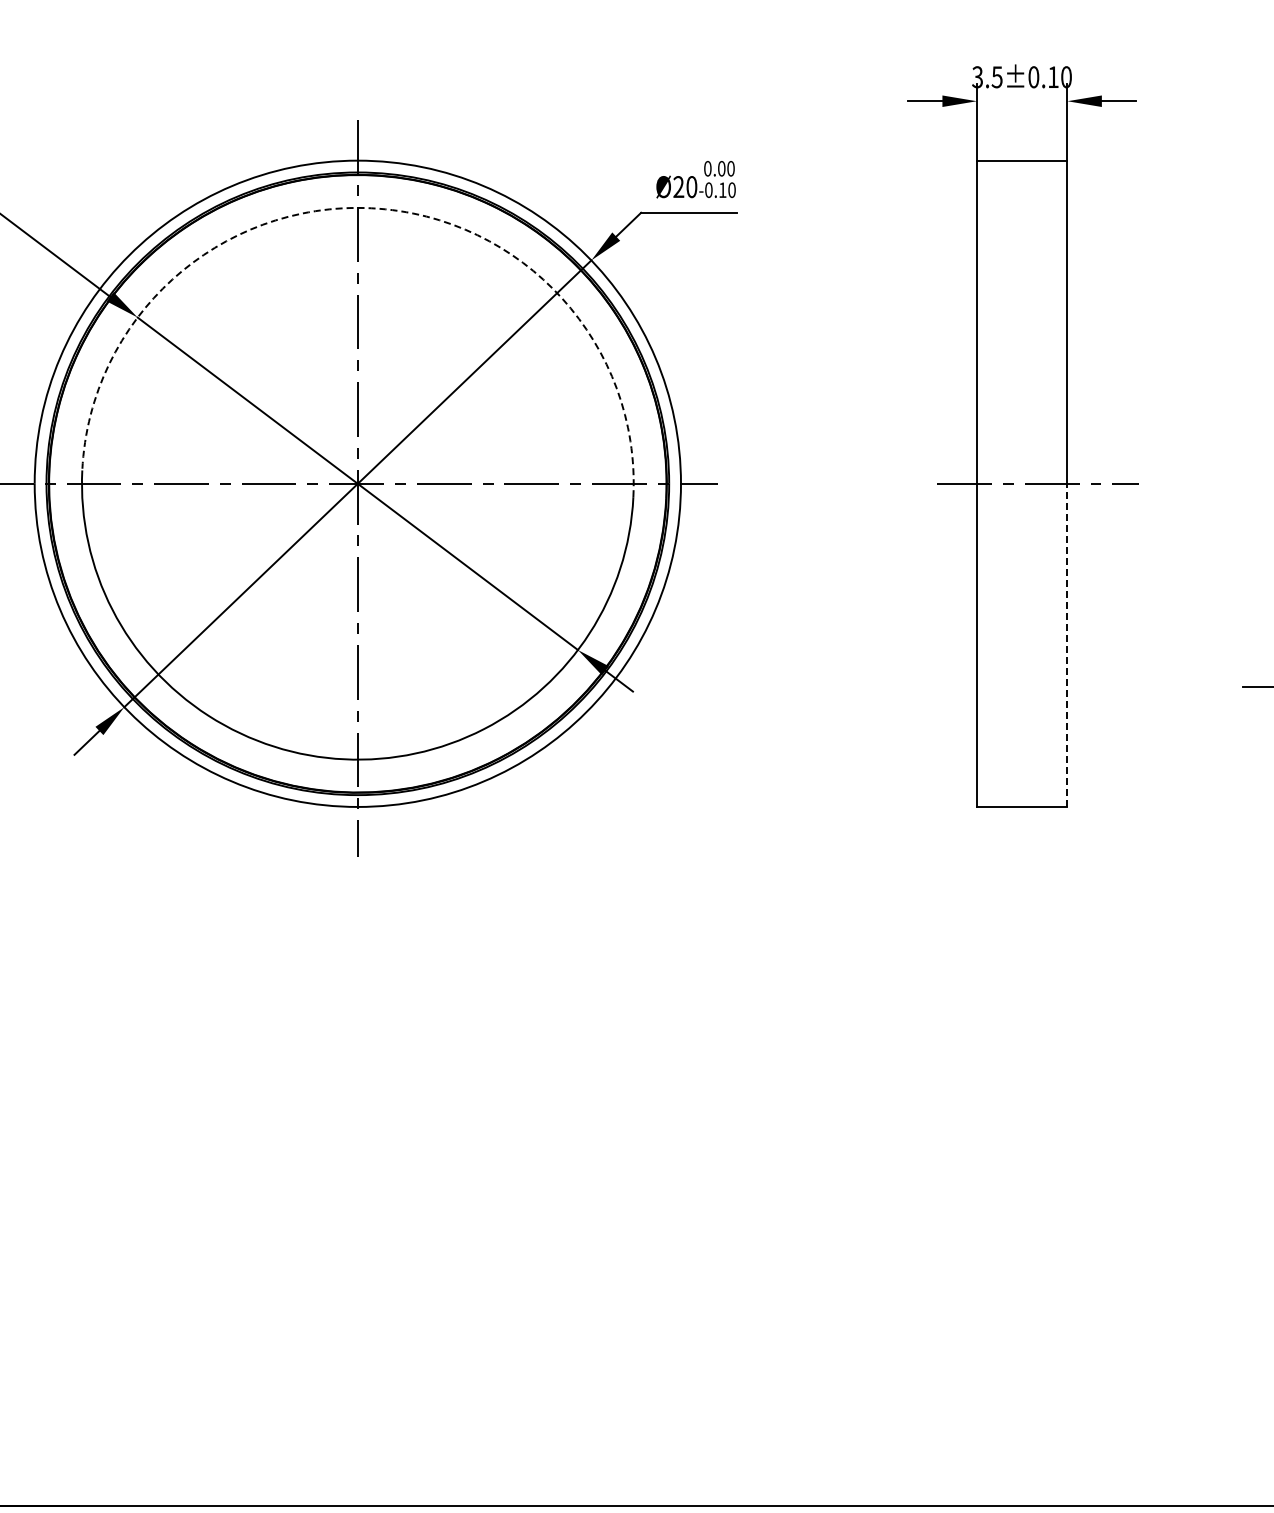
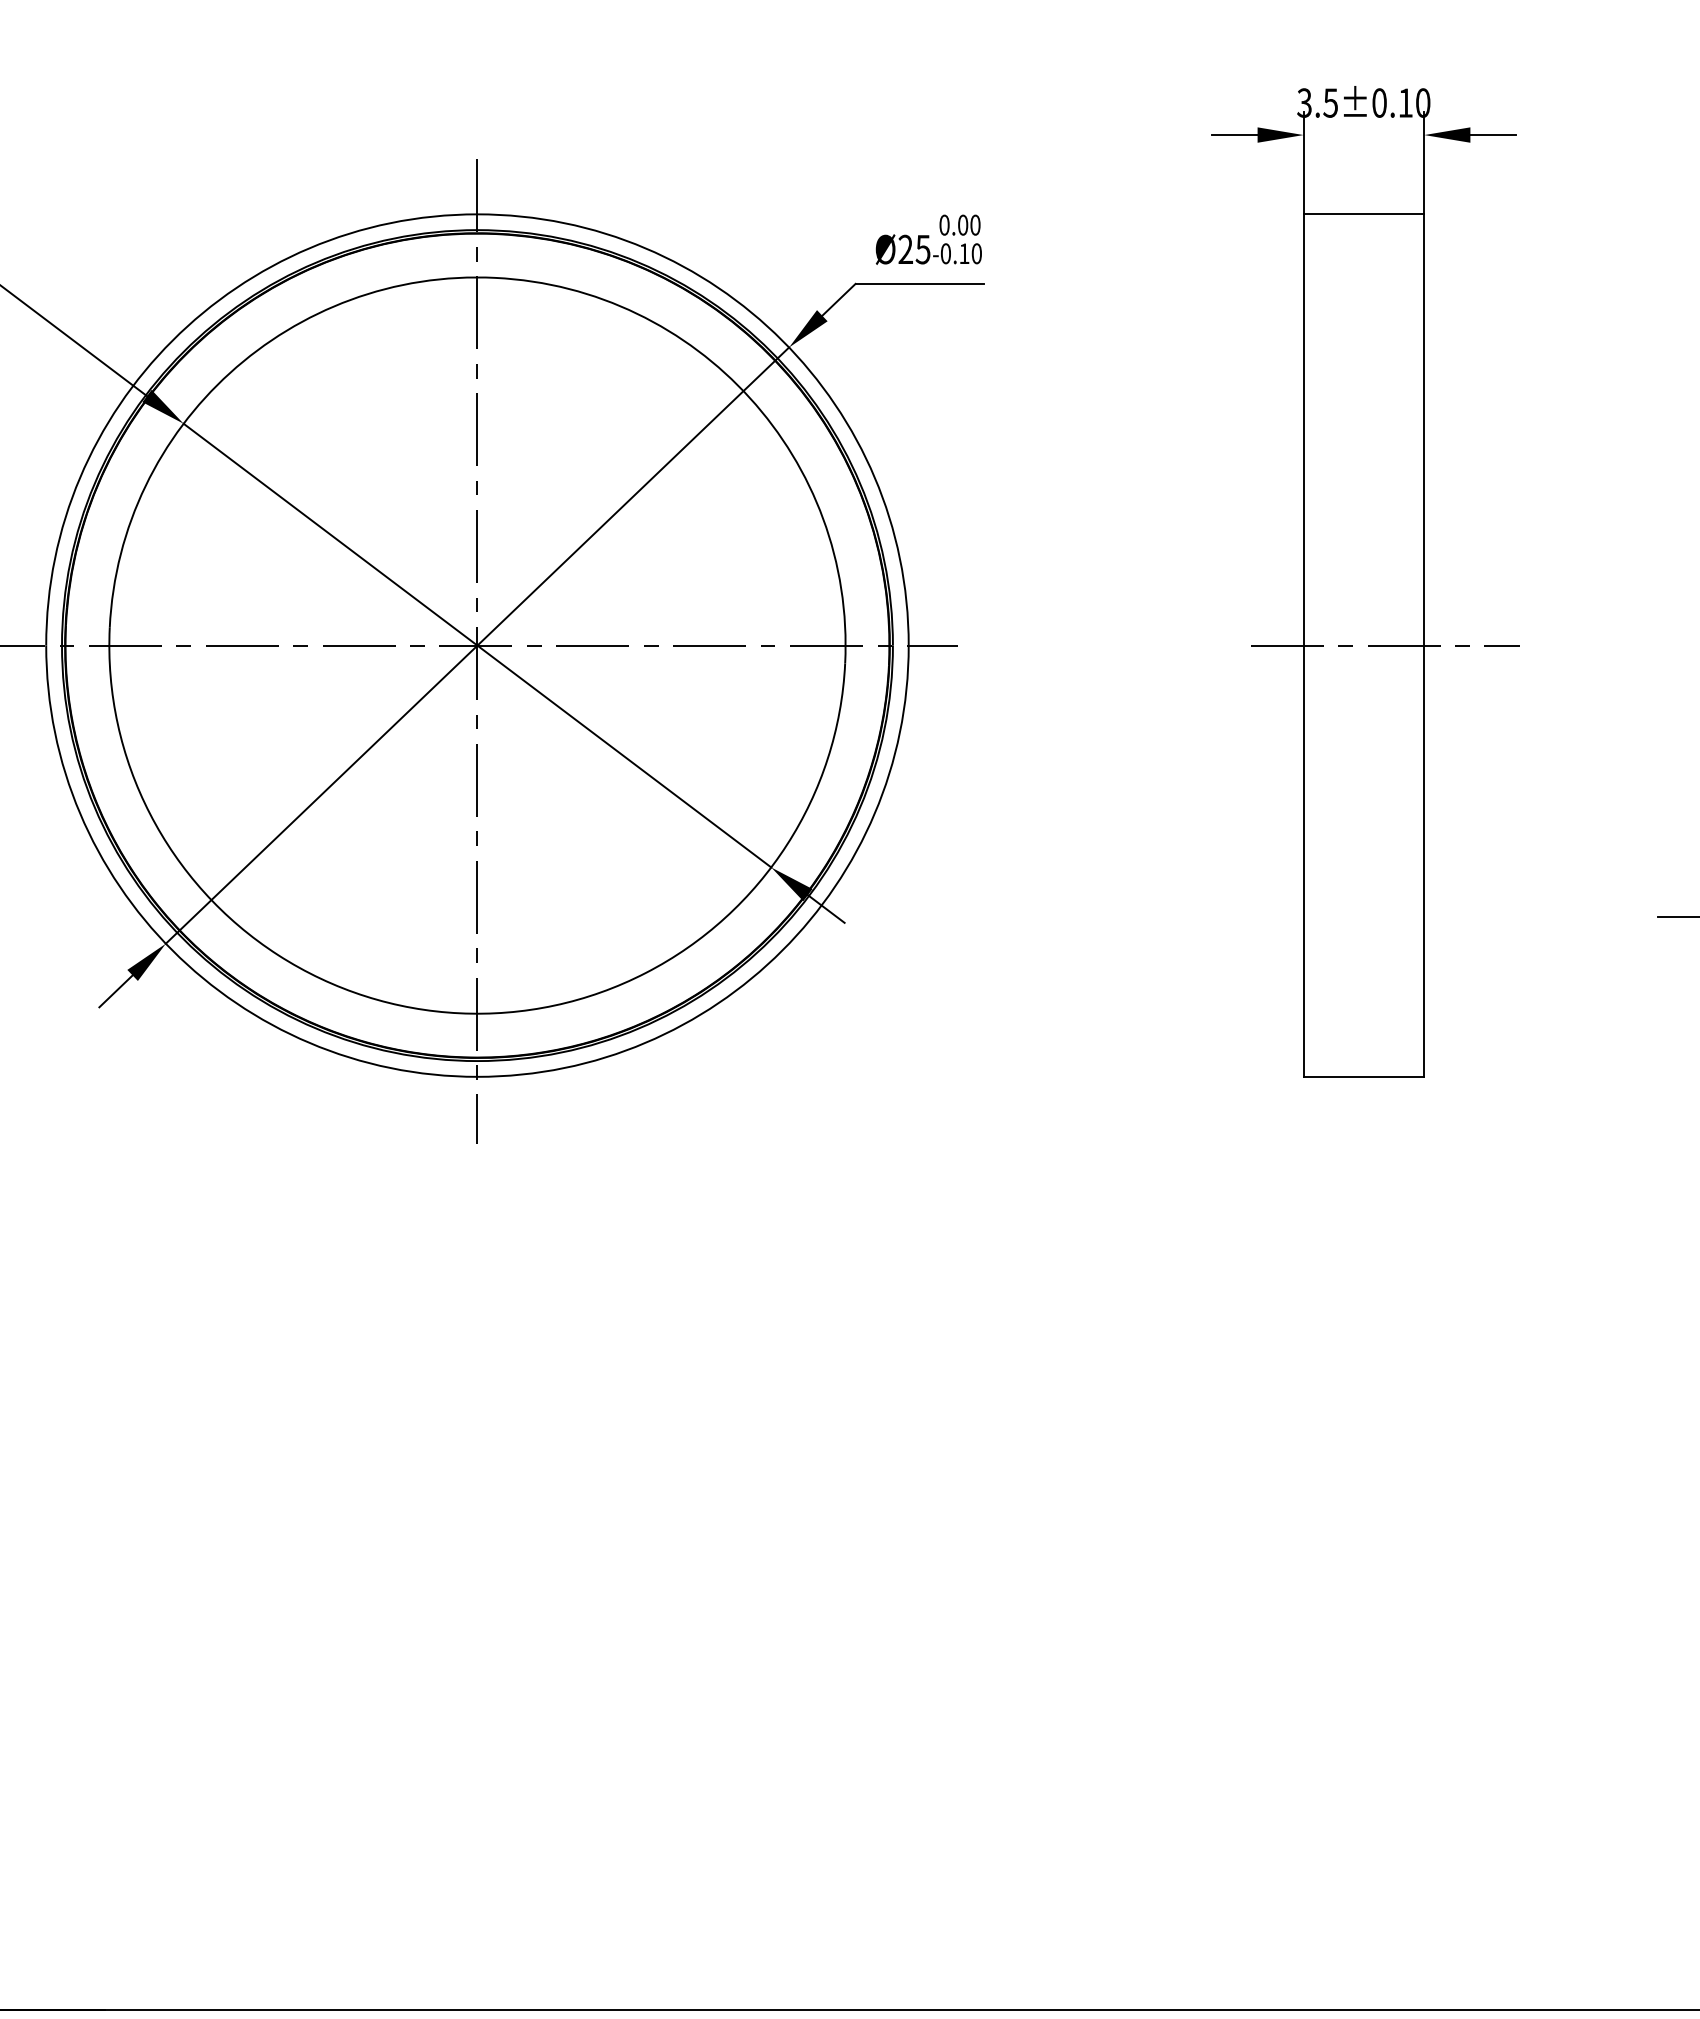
text: (691, 187) -> (922, 250), Ø20 -> Ø25
arc: (371, 208) -> (495, 278), dashed -> solid
line: (1067, 645) -> (1424, 861), dashed -> solid

